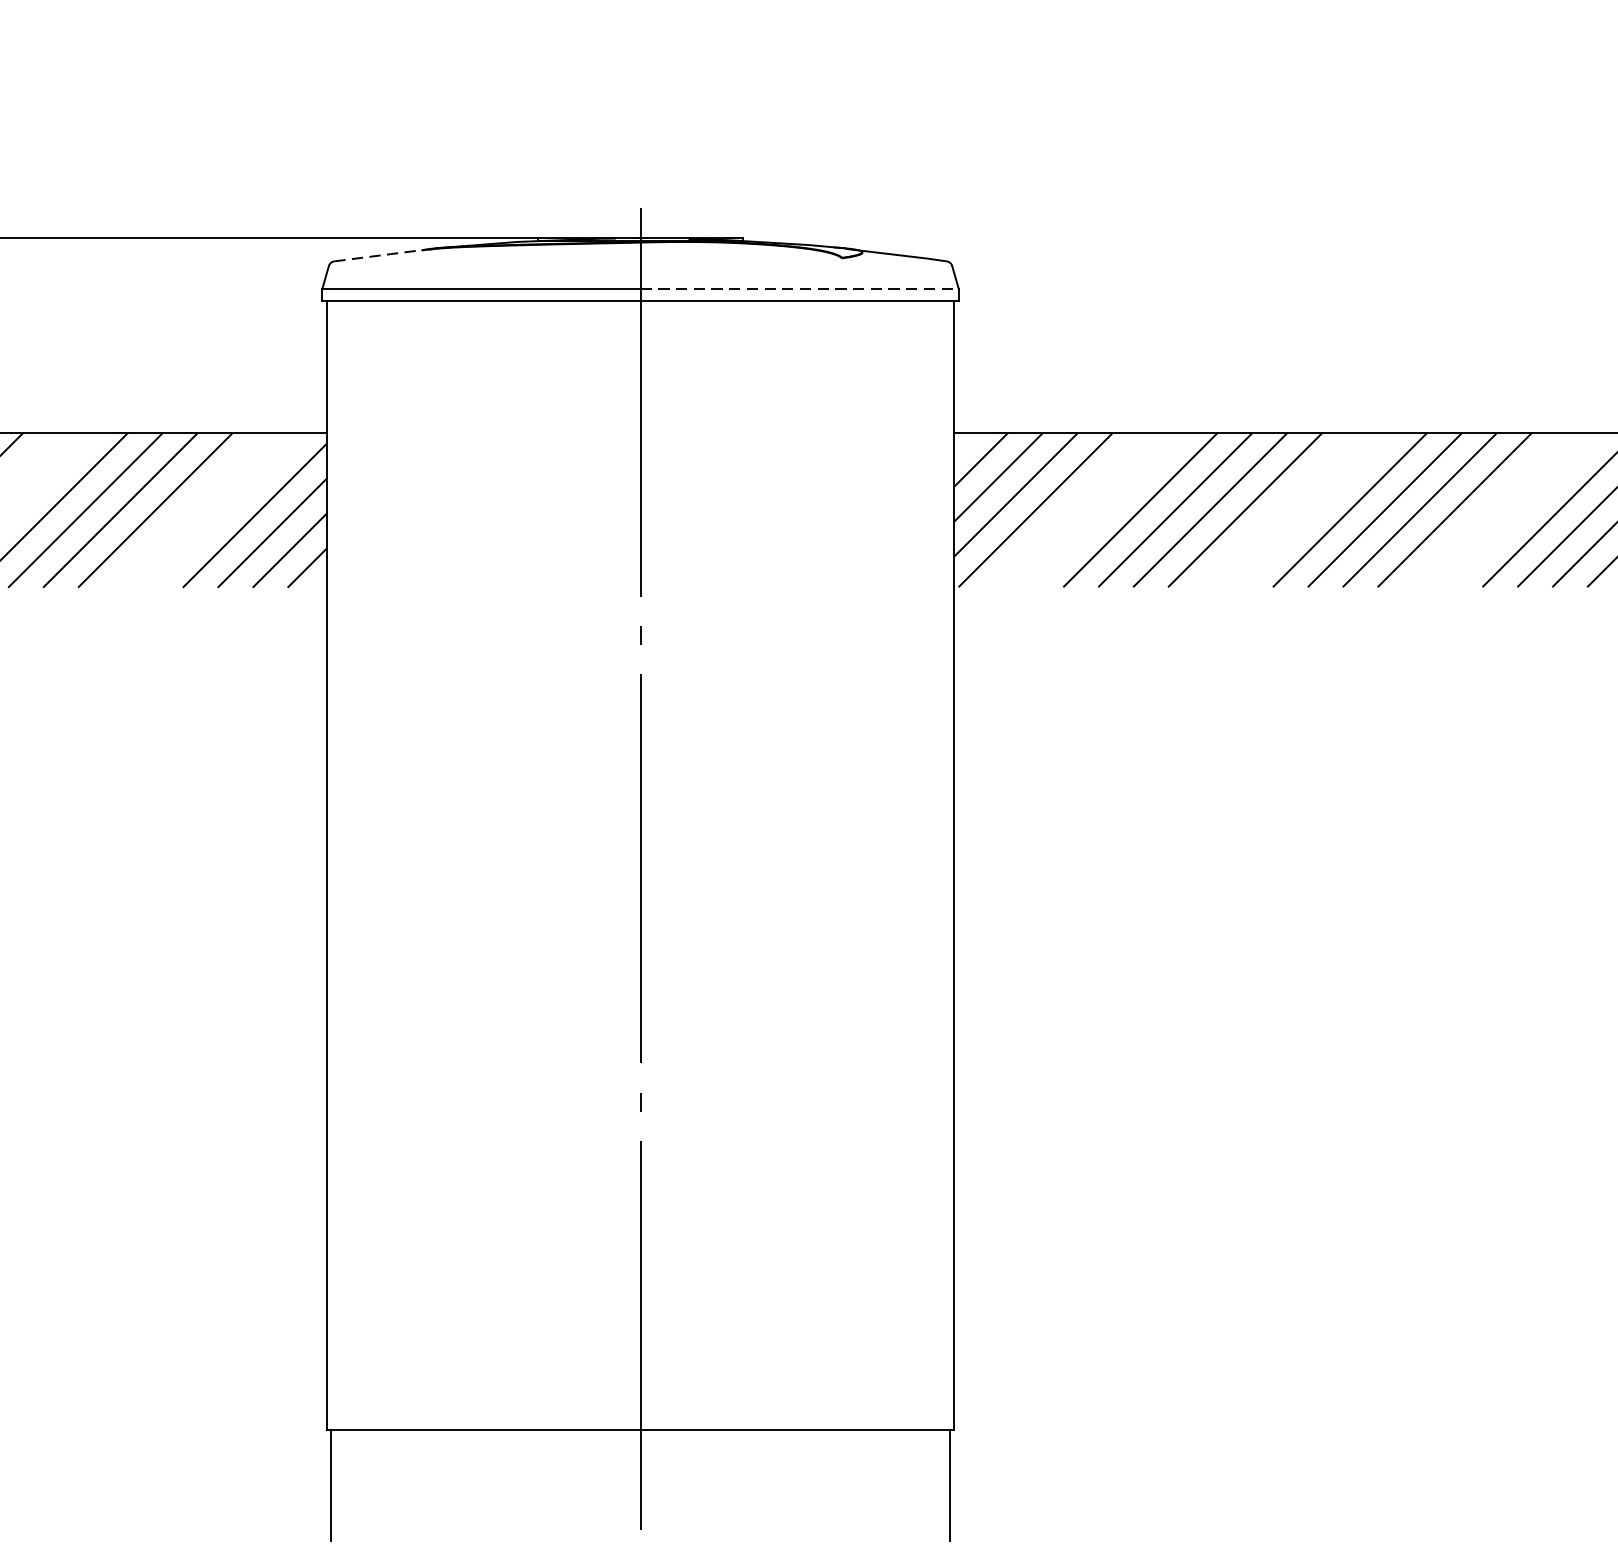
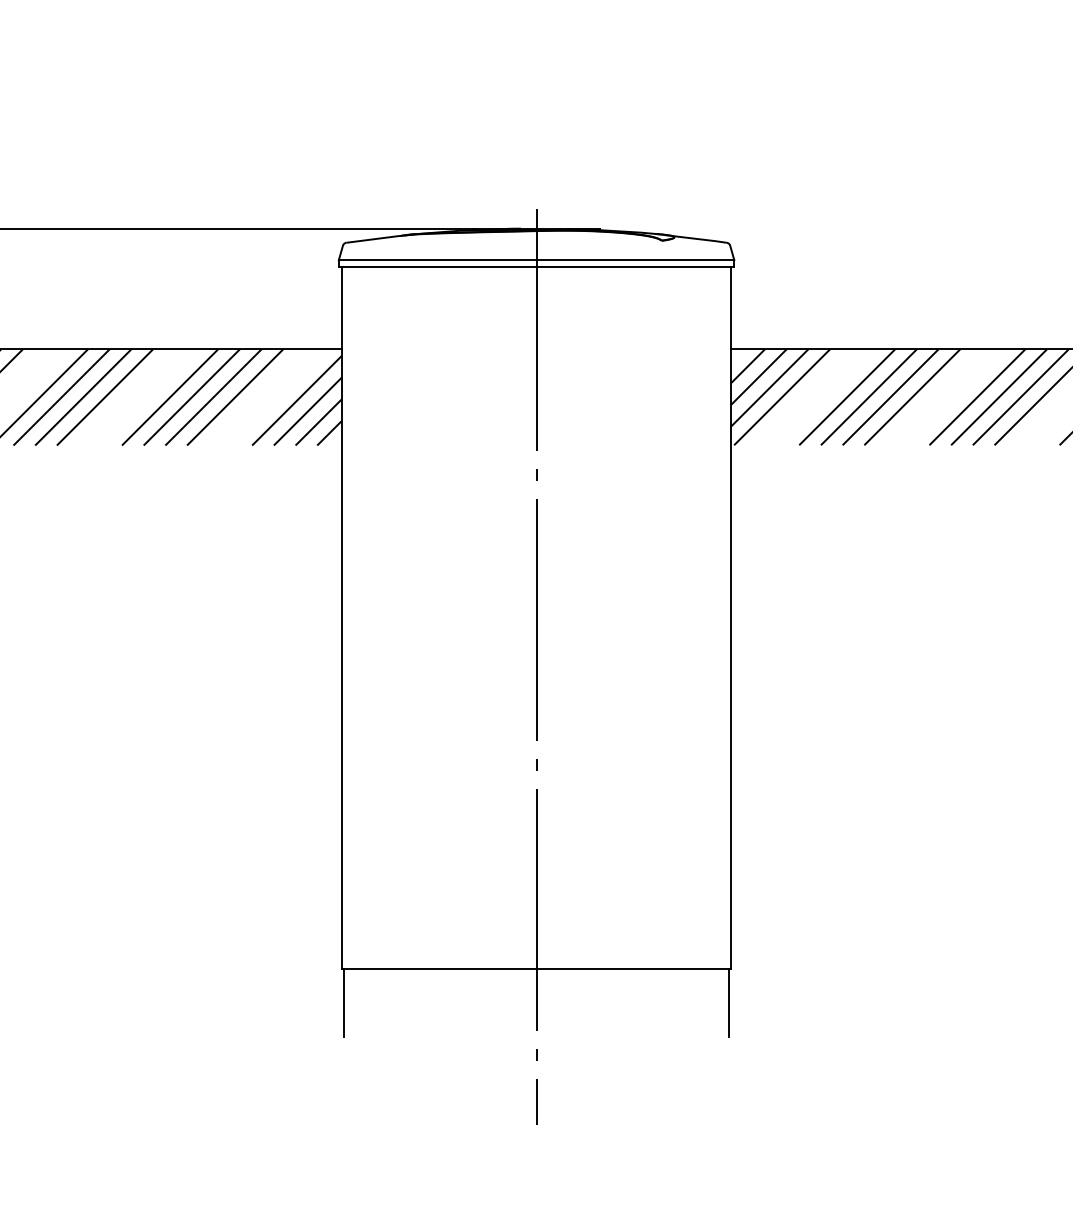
line: (386, 254) -> (378, 238), dashed -> solid
line: (799, 289) -> (635, 260), dashed -> solid

